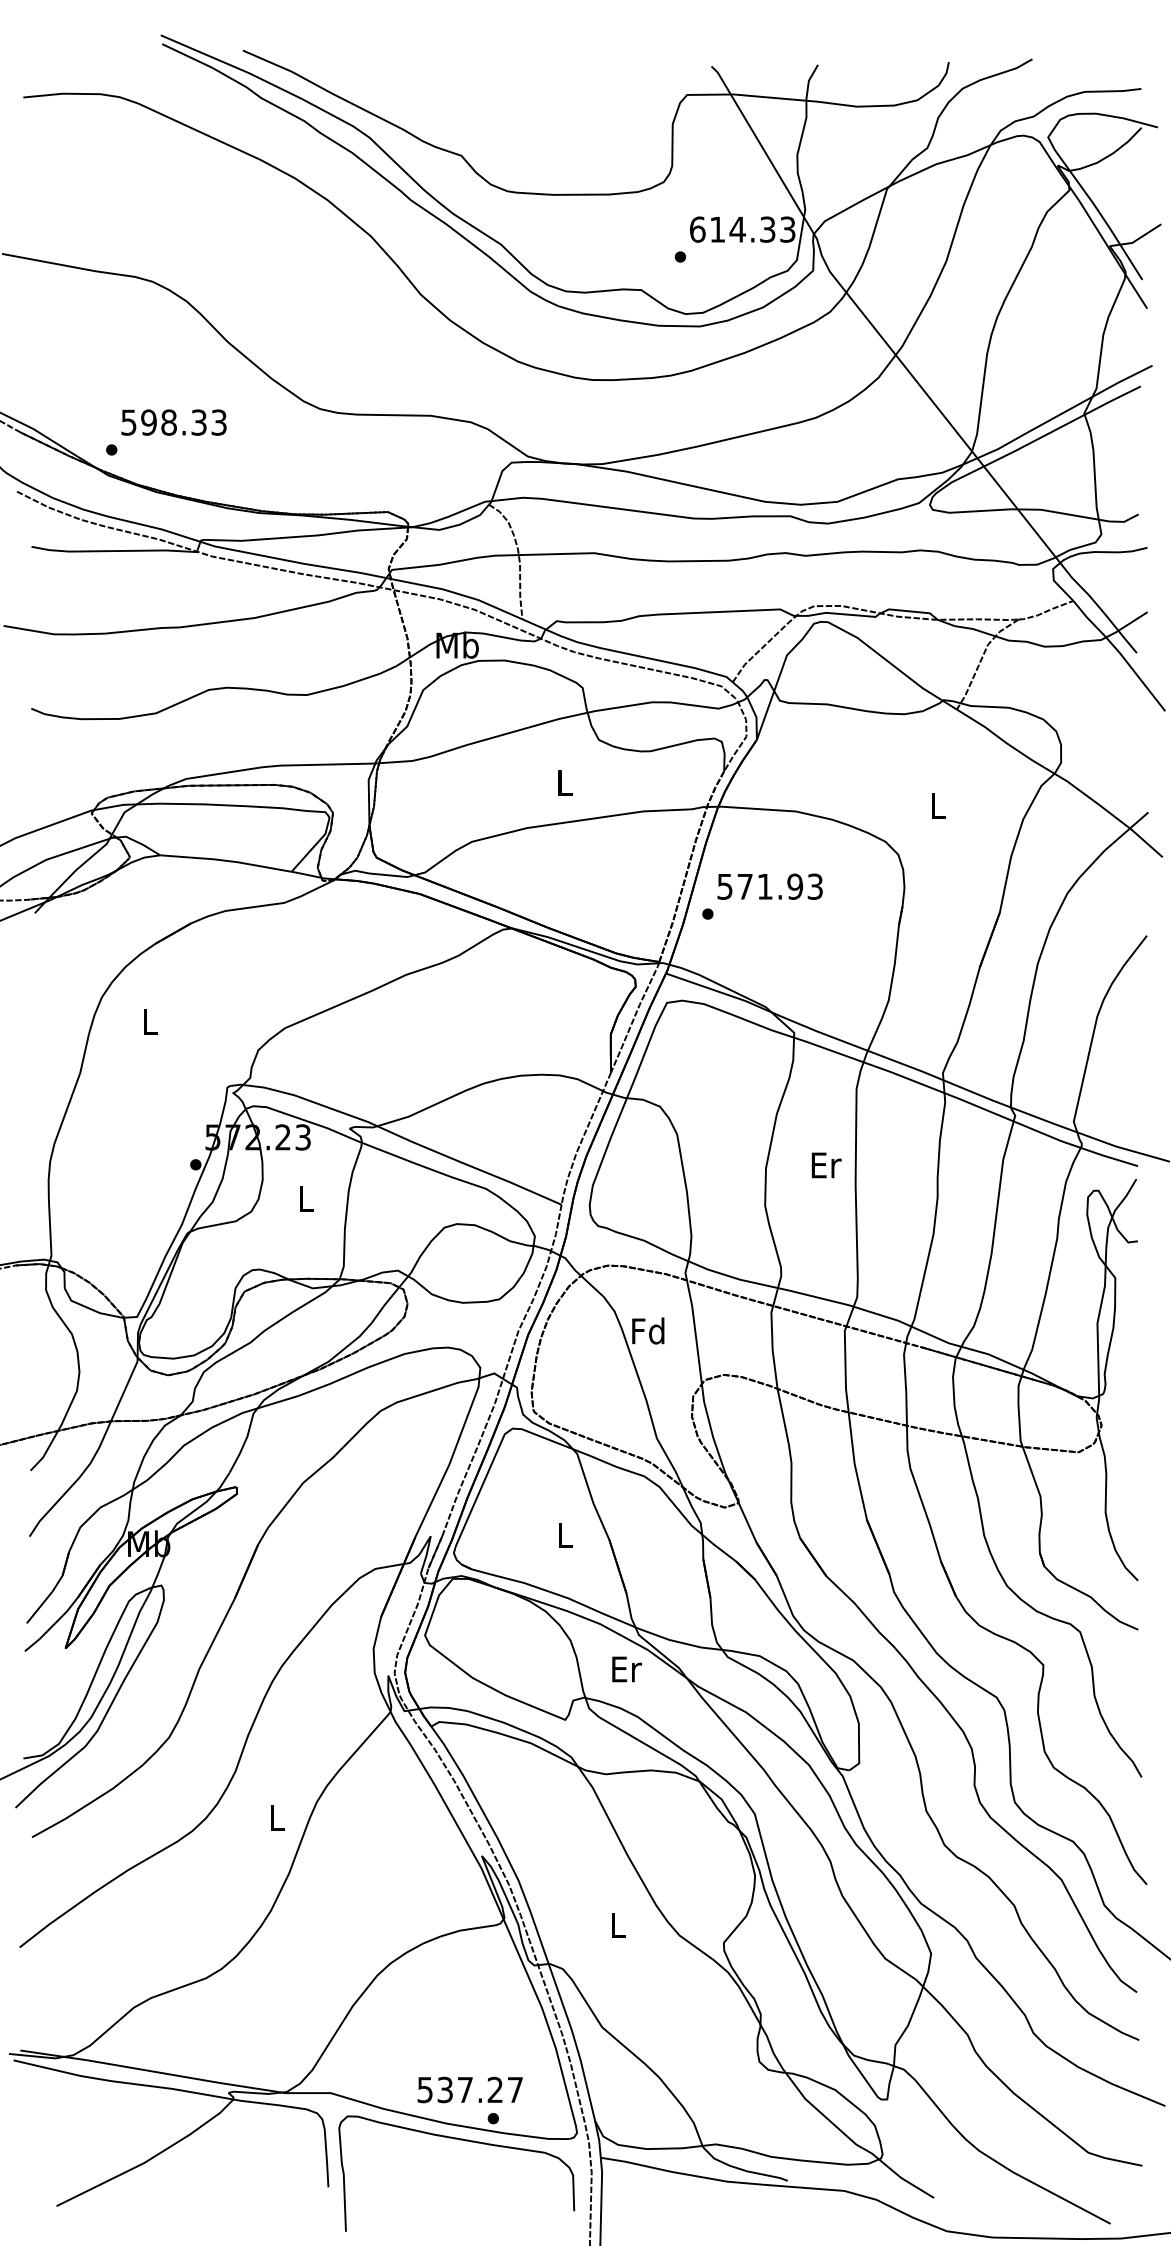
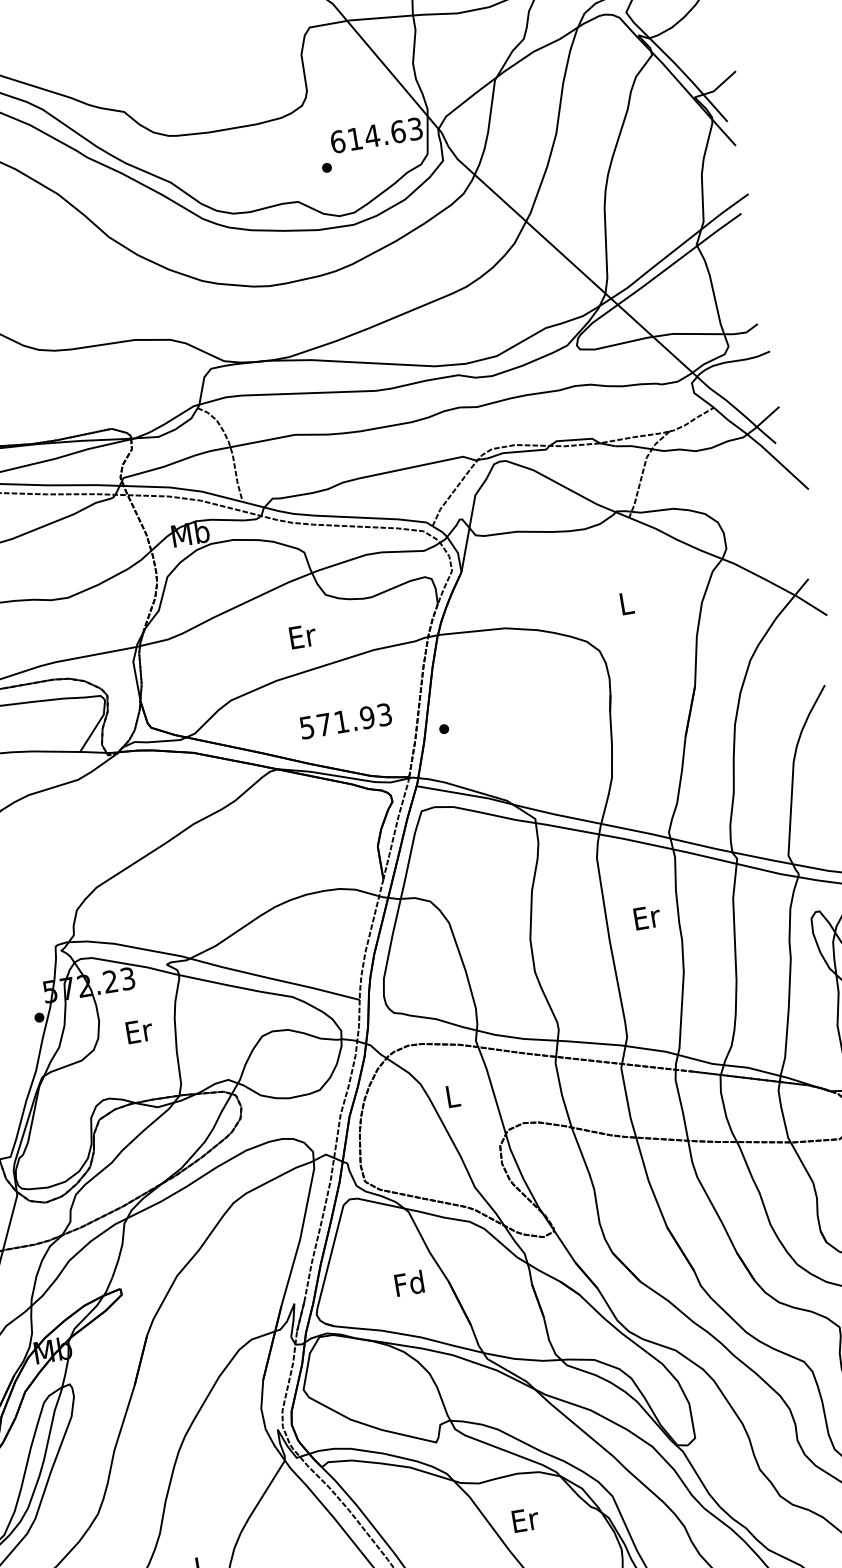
text: (767, 229) -> (397, 131), 614.33 -> 614.63
text: (565, 782) -> (302, 636), L -> Er
text: (769, 886) -> (345, 721), moved
text: (826, 1165) -> (647, 917), moved
text: (306, 1198) -> (139, 1030), L -> Er
text: (648, 1330) -> (452, 1095), Fd -> L
text: (564, 1534) -> (409, 1283), L -> Fd
text: (626, 1669) -> (525, 1520), moved

